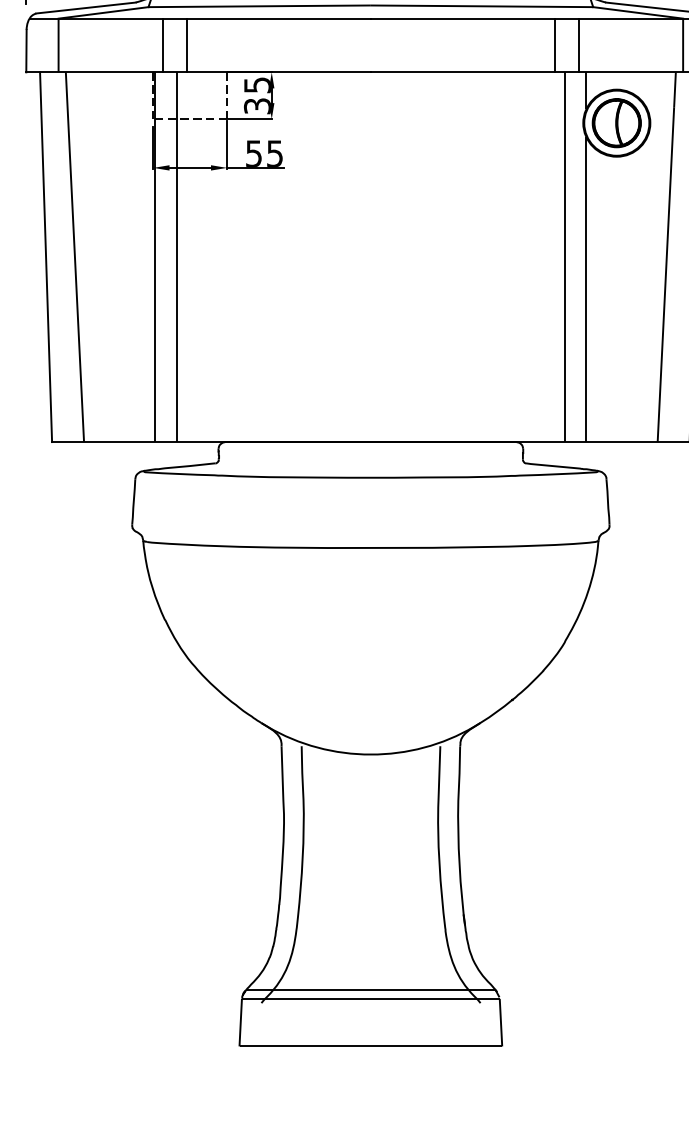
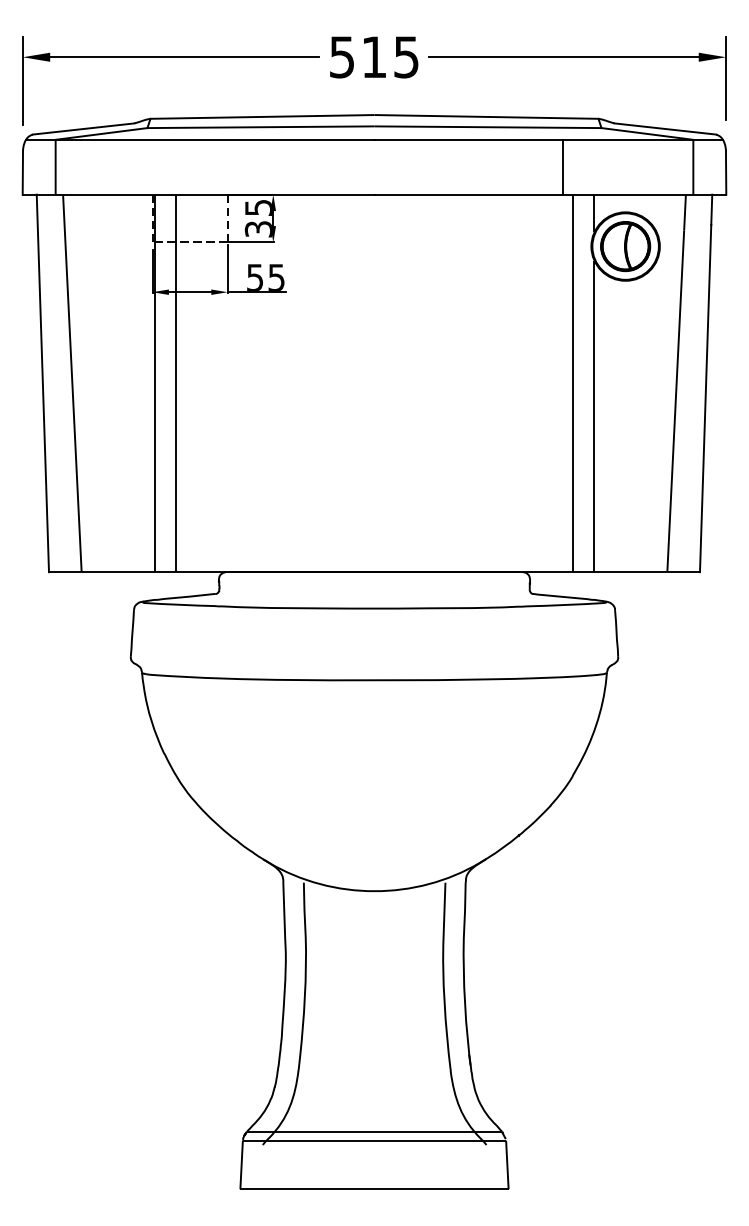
line: (163, 44) -> (162, 166), removed
line: (186, 44) -> (186, 166), removed
line: (578, 44) -> (586, 166), removed

